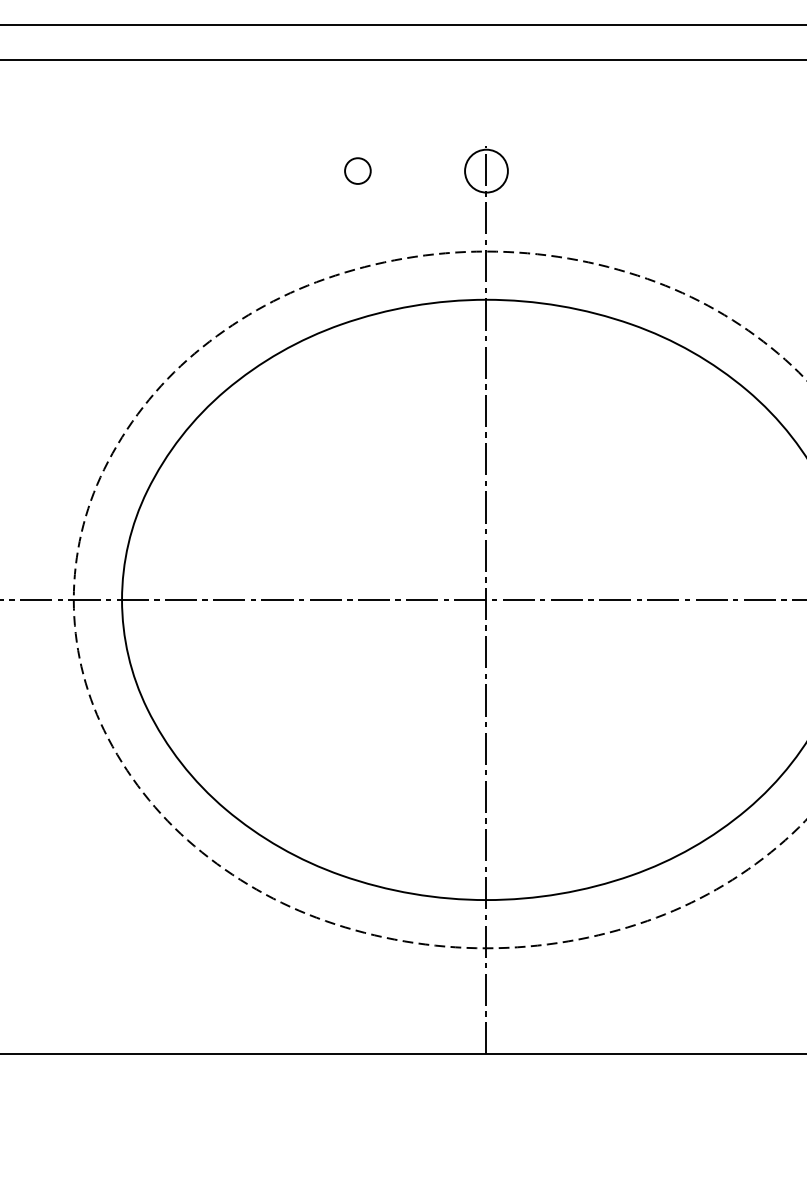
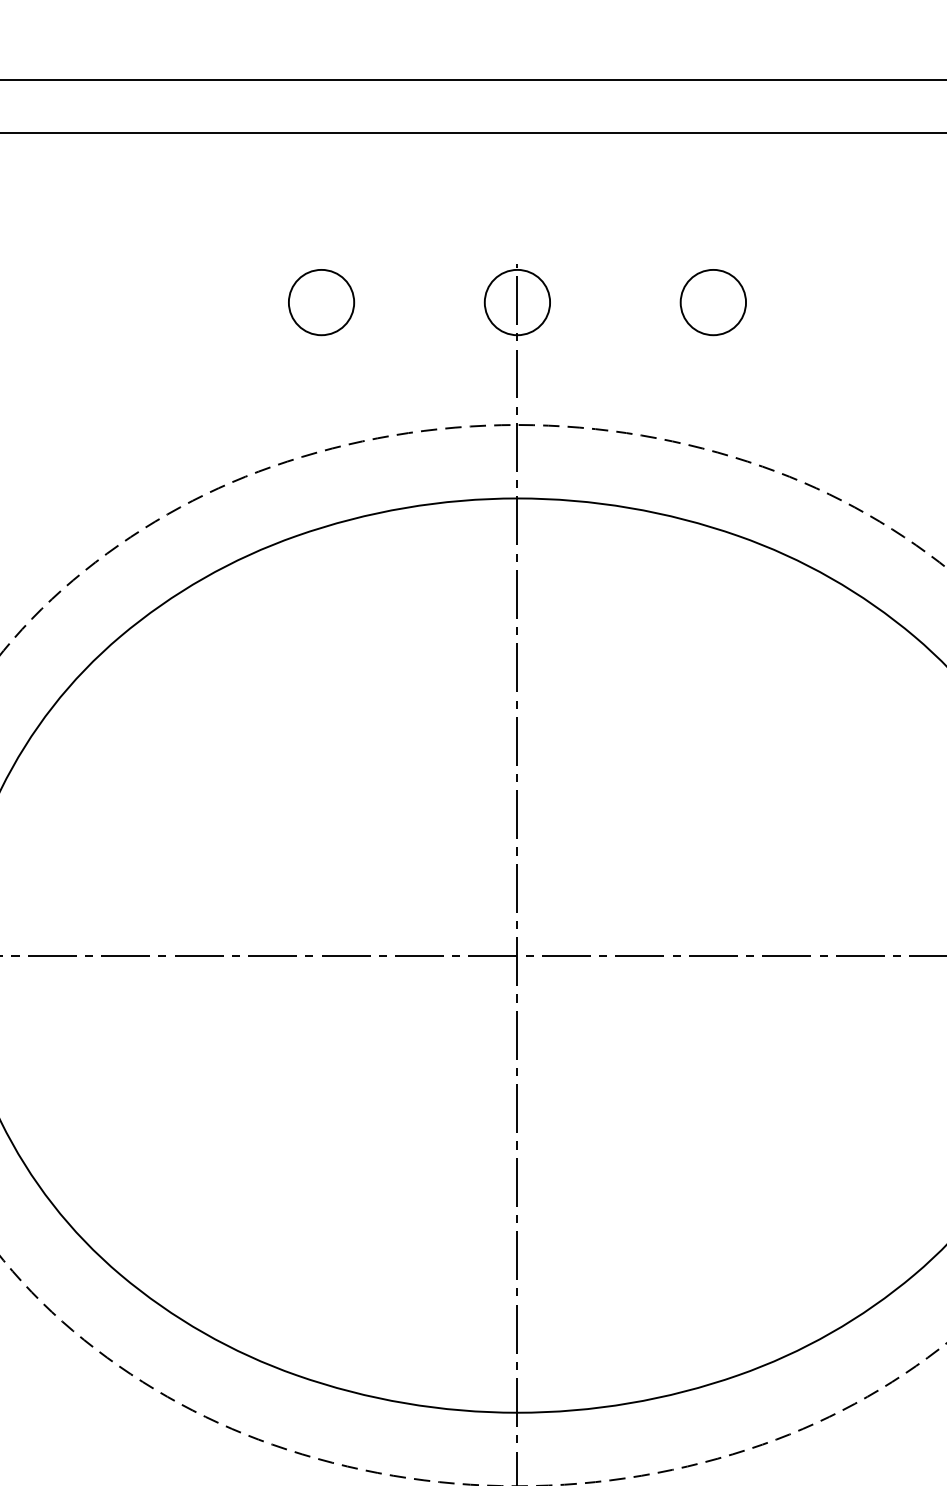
circle: (357, 170) -> (320, 301), size x1.67
circle: (614, 170) -> (712, 301), added

